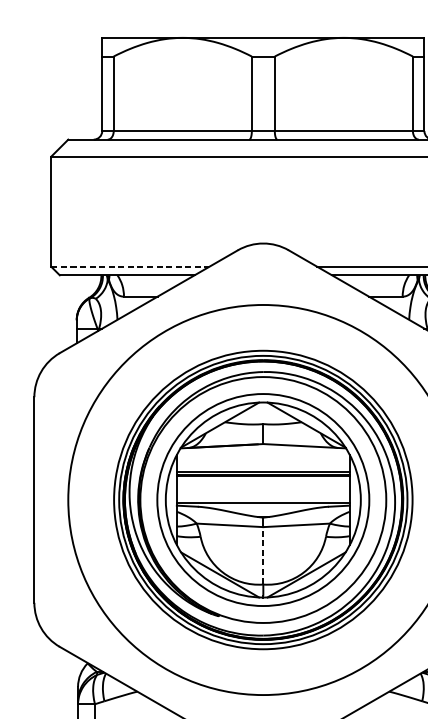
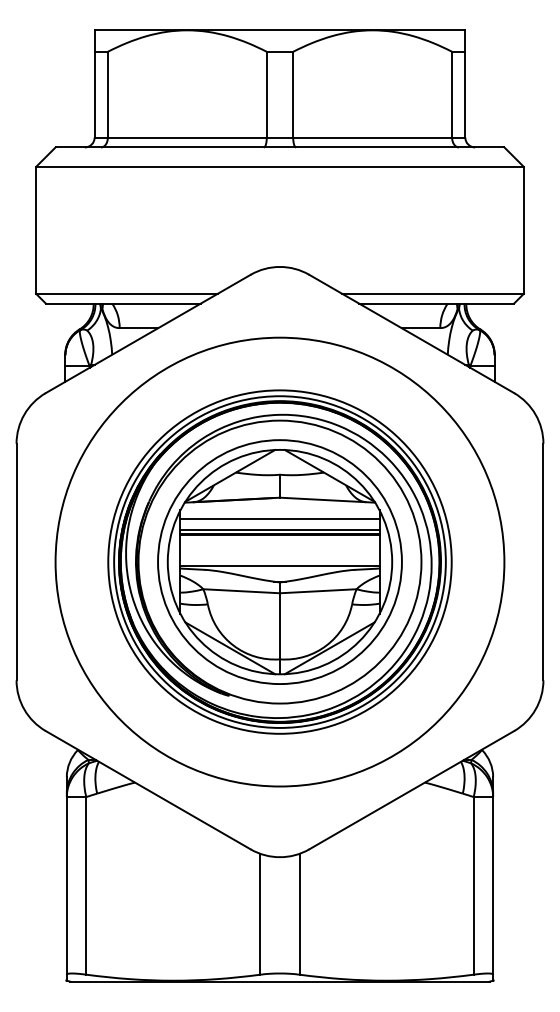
line: (129, 266) -> (126, 293), dashed -> solid
line: (262, 463) -> (279, 519), added
line: (262, 555) -> (279, 625), dashed -> solid

